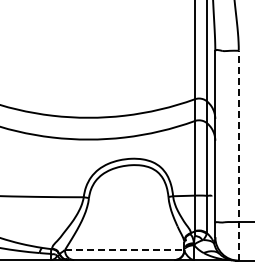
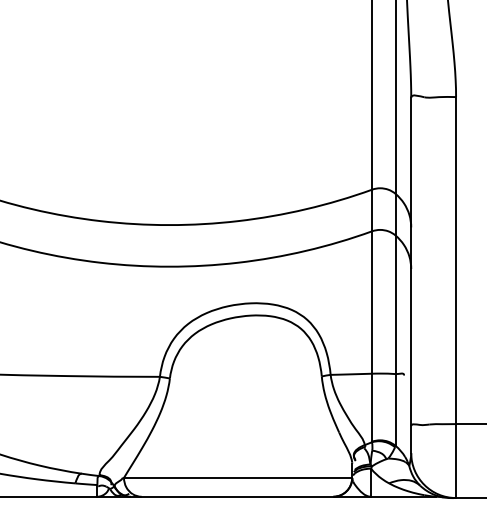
line: (238, 155) -> (455, 297), dashed -> solid
line: (124, 250) -> (237, 478), dashed -> solid

